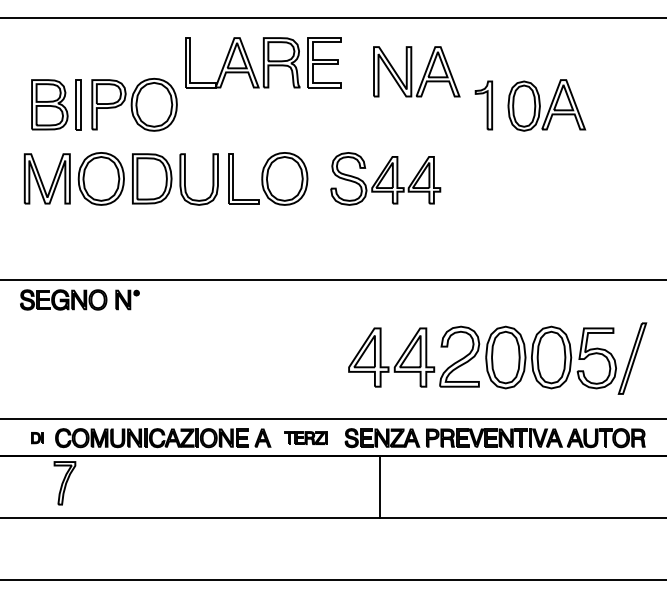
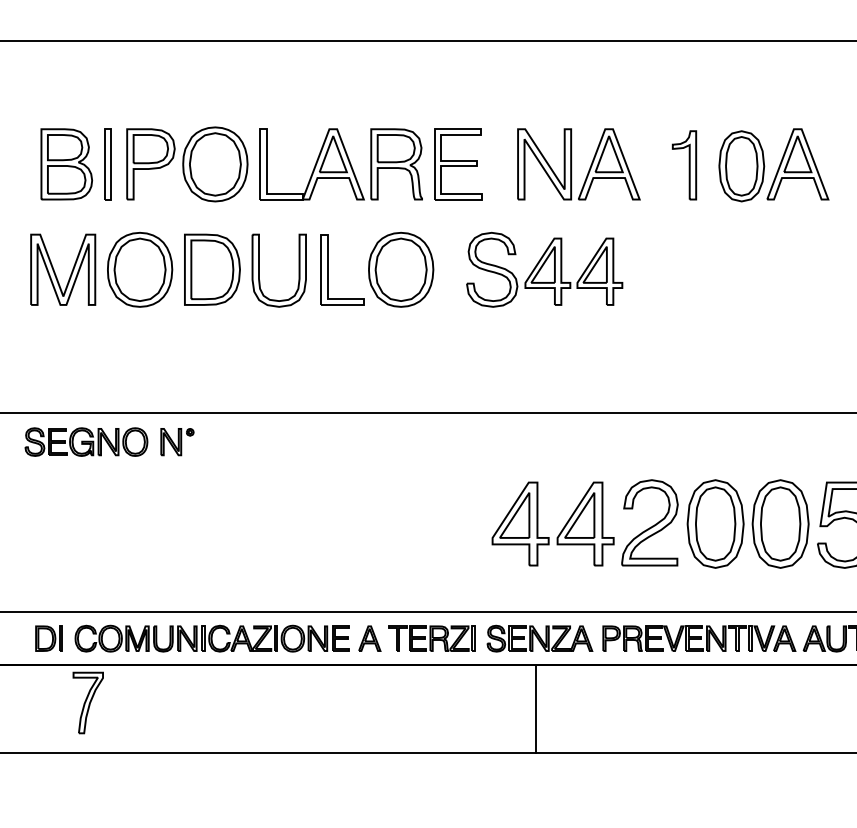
part: (263, 62) -> (370, 163), moved
part: (416, 71) -> (578, 163), moved
part: (37, 437) -> (49, 637), size x1.67
part: (305, 437) -> (430, 637), size x1.43

